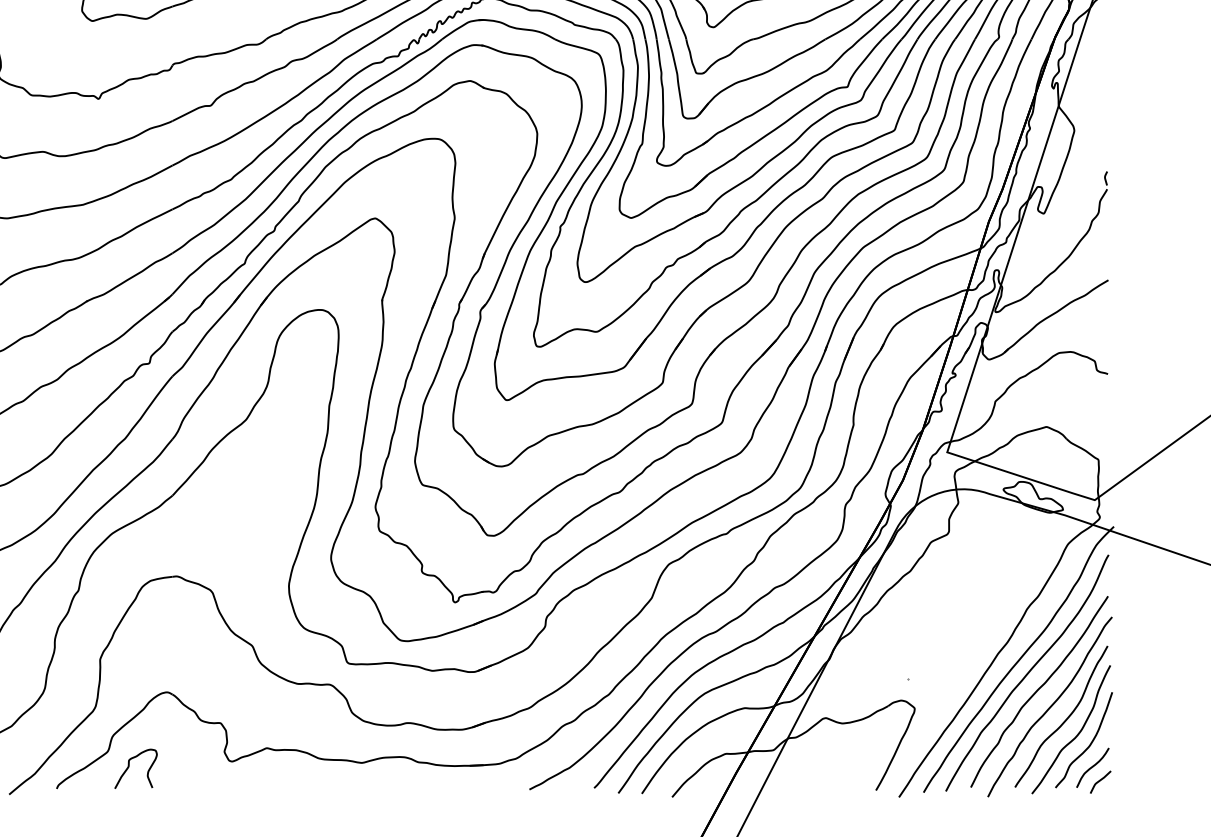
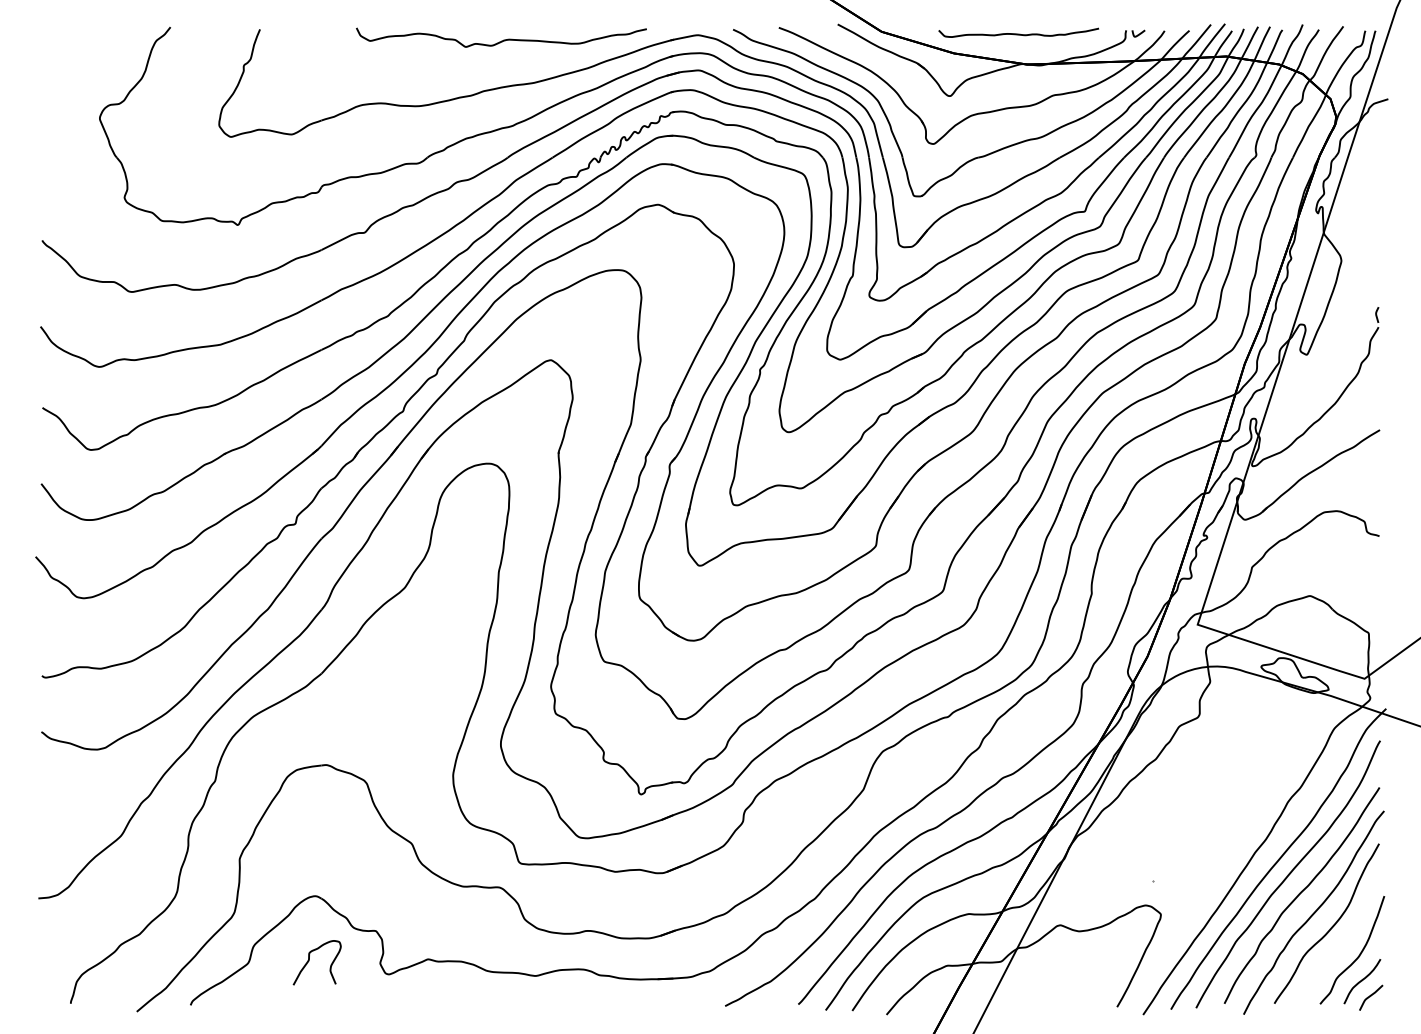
curve: (1077, 734) -> (1344, 943), removed
curve: (129, 767) -> (309, 961), moved

